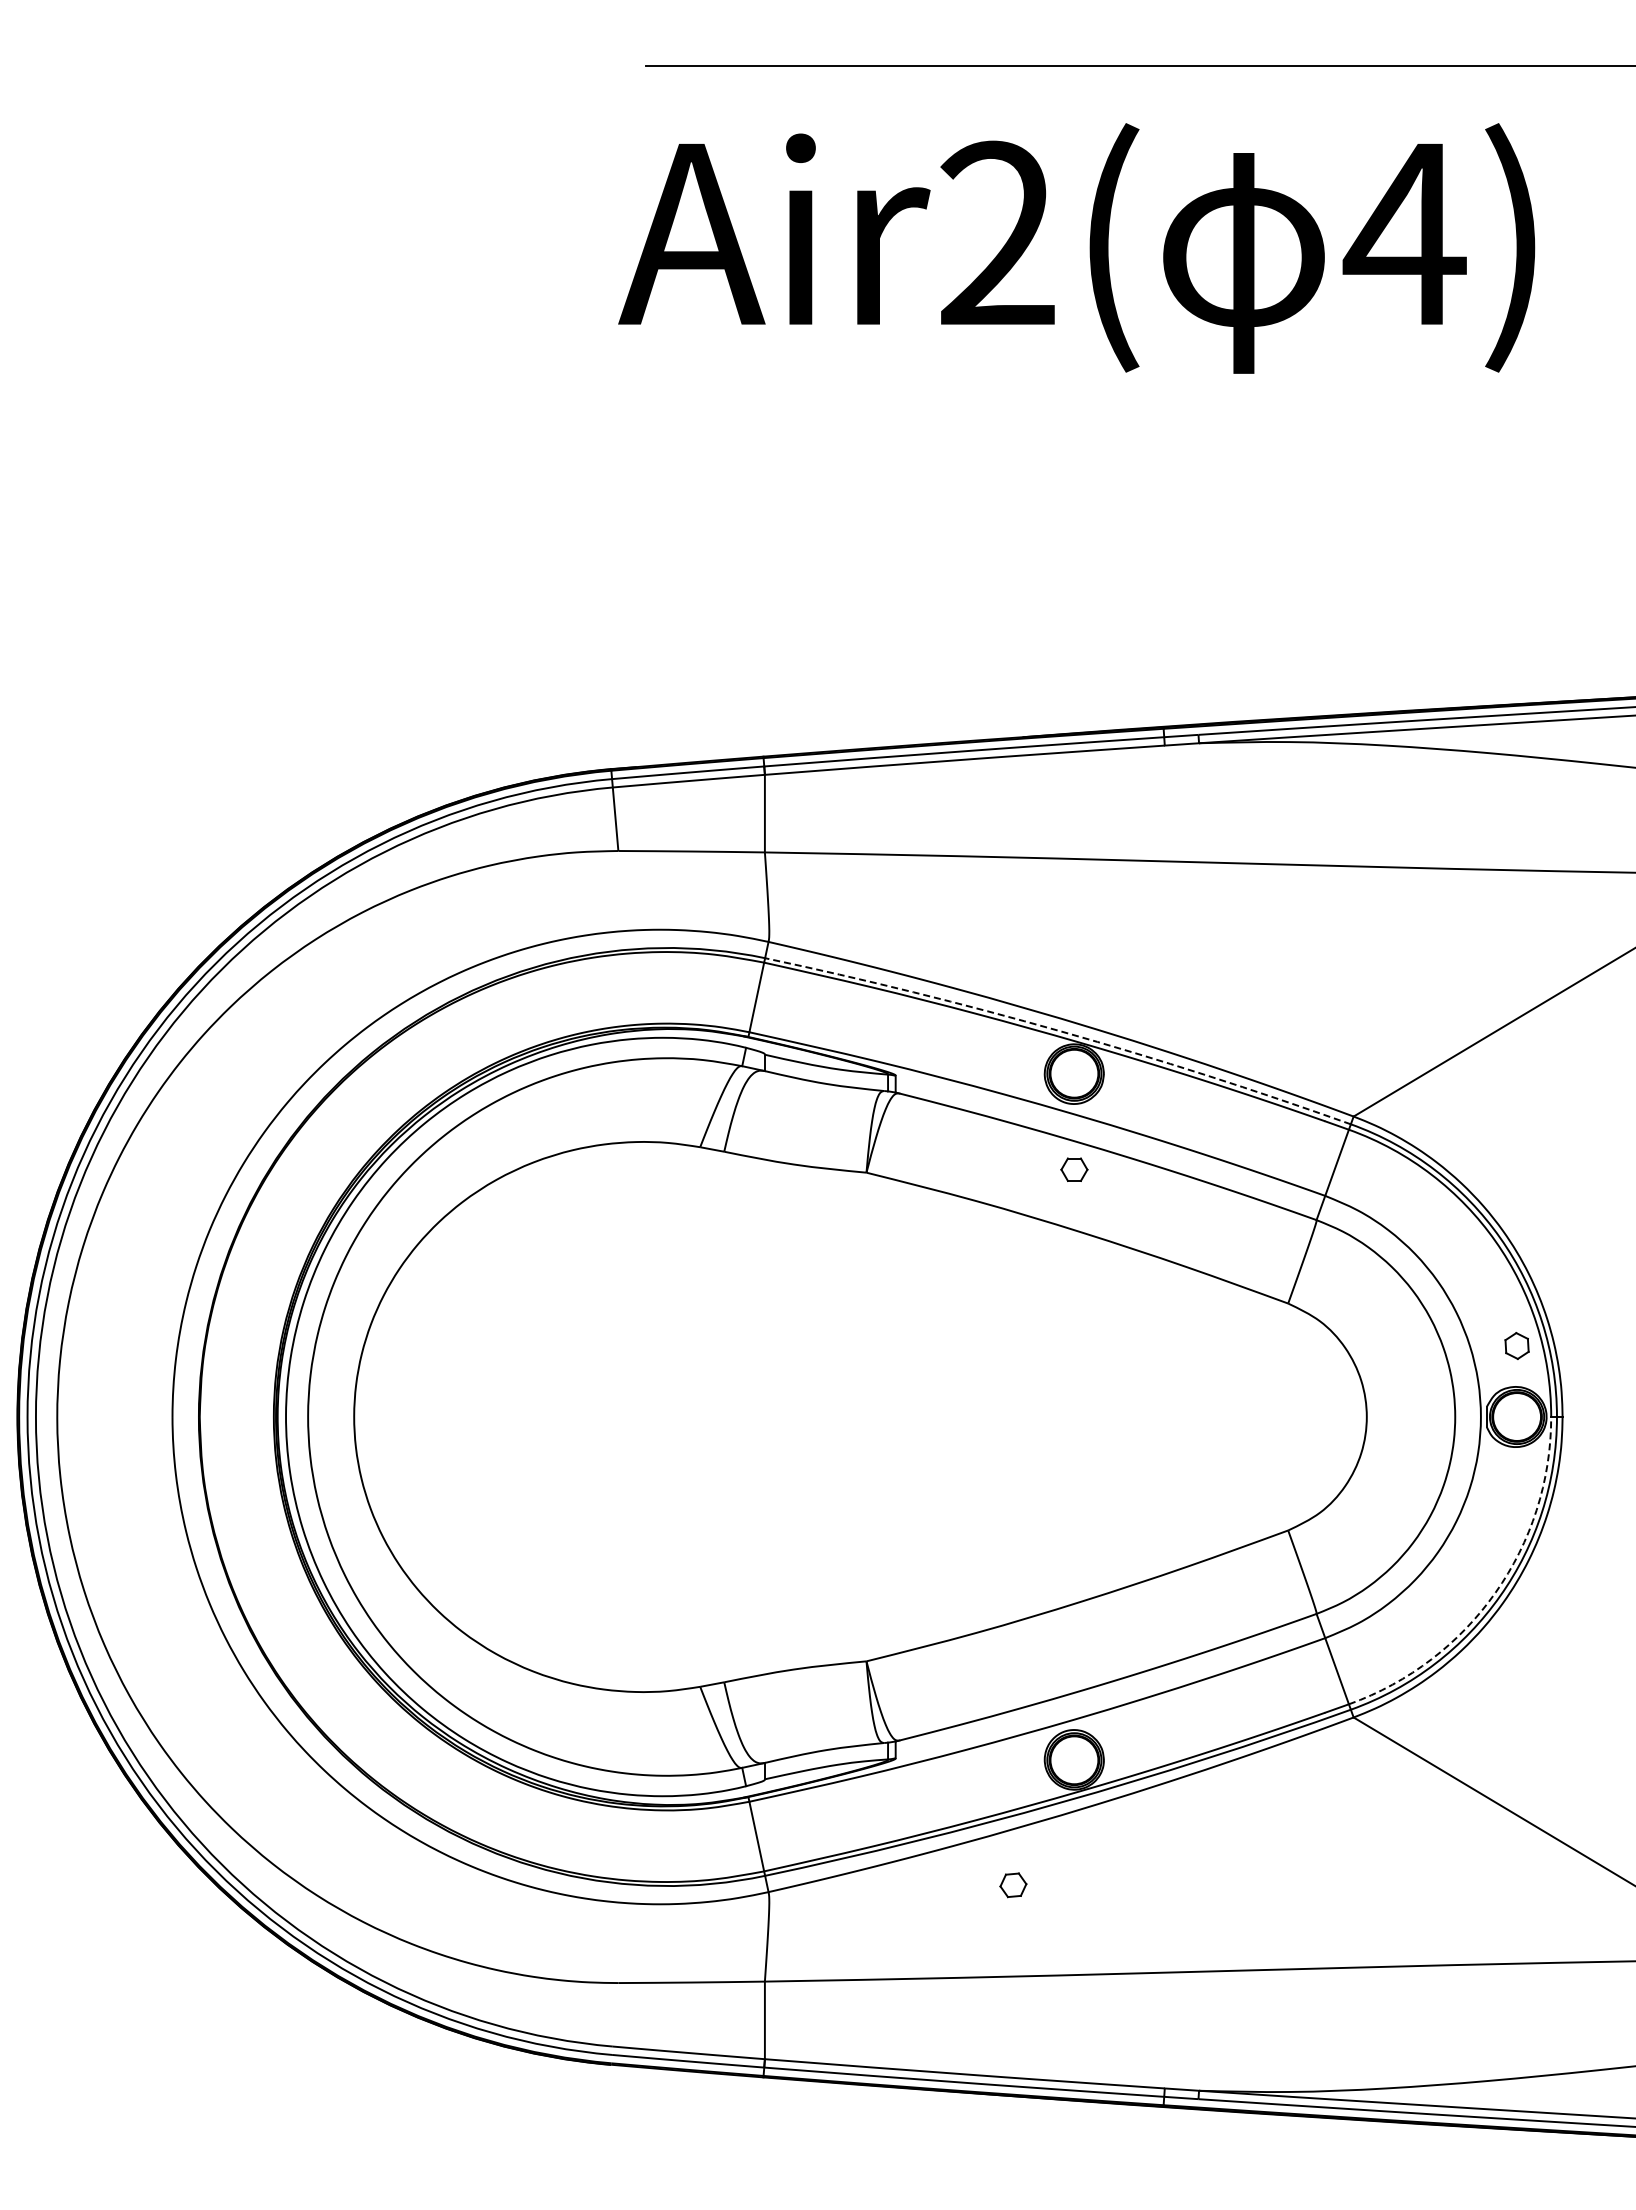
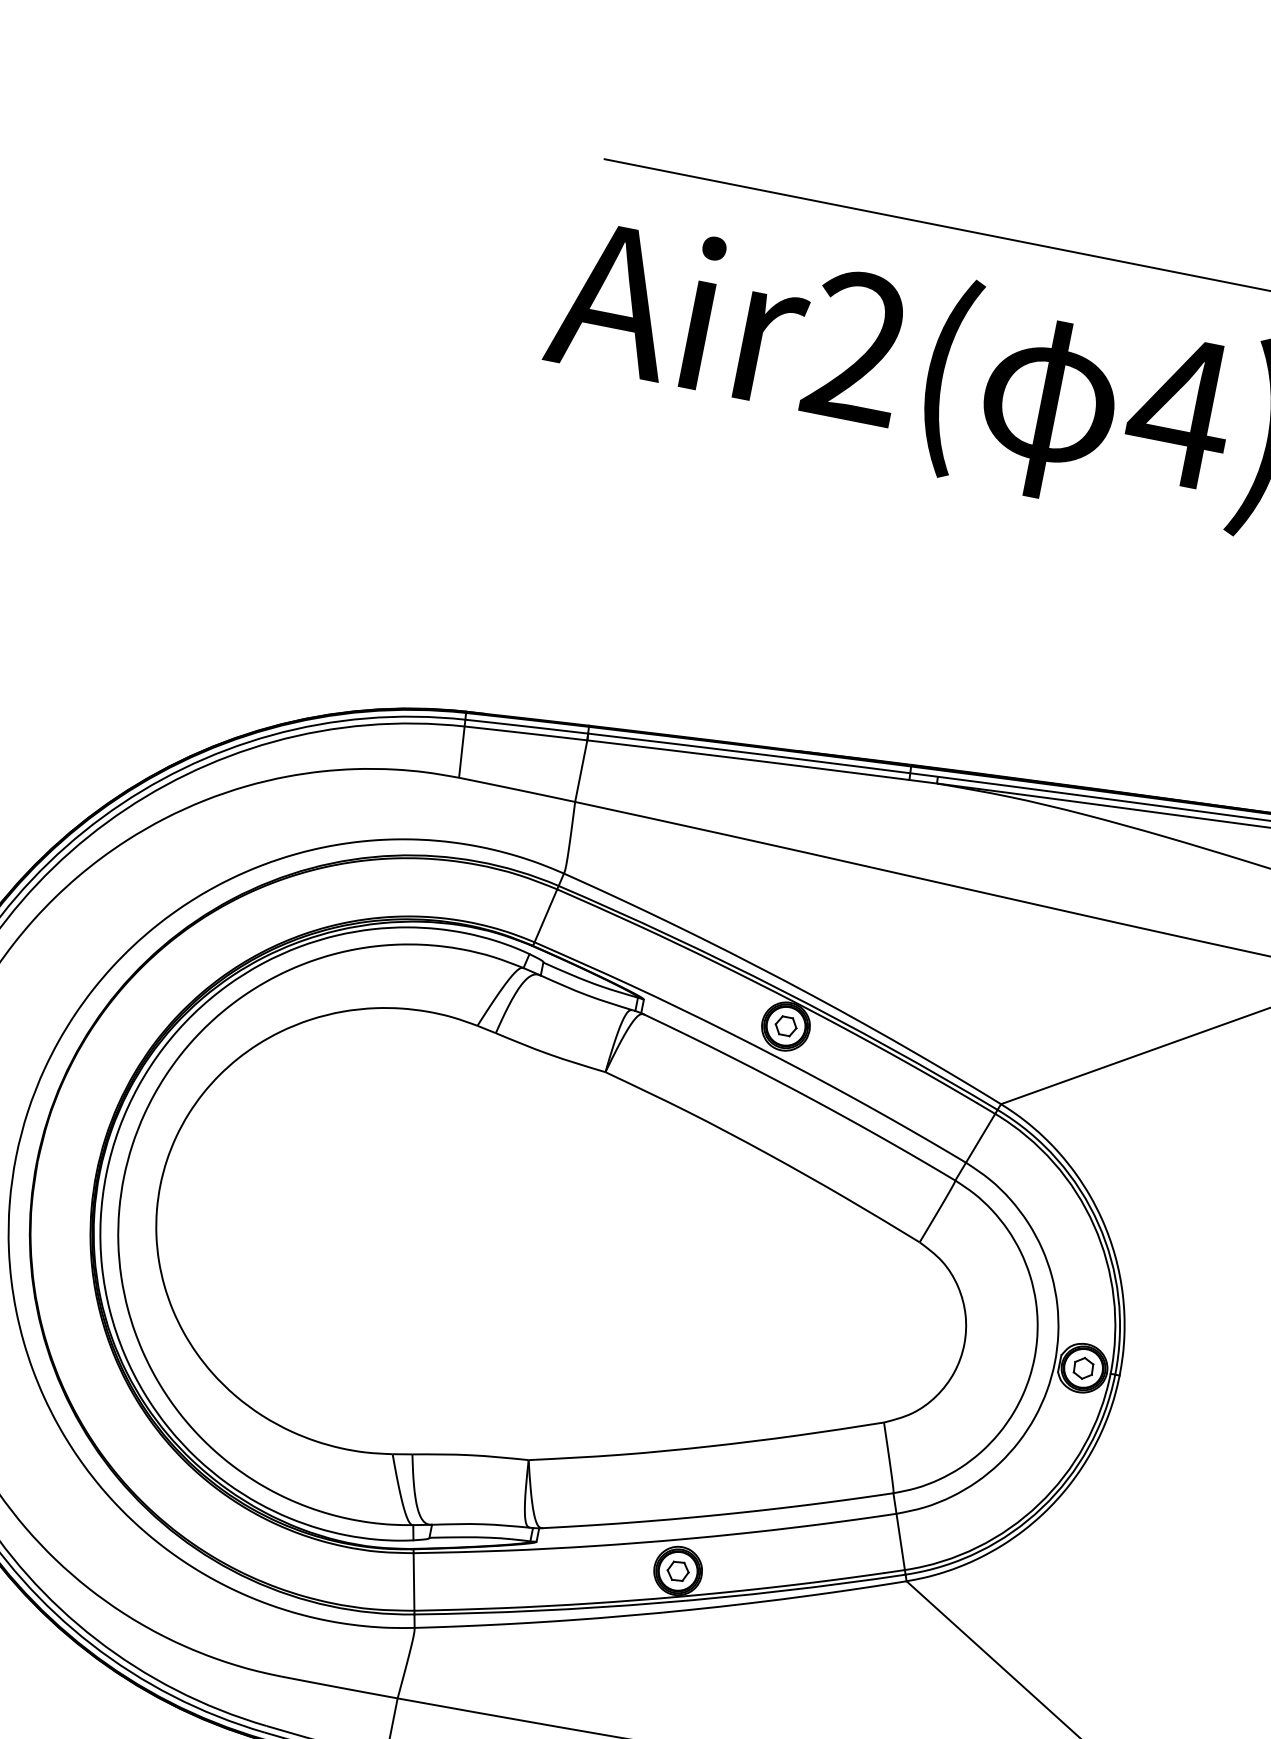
arc: (1060, 1031) -> (781, 990), dashed -> solid
part: (1074, 1169) -> (786, 1026), moved
part: (1516, 1345) -> (1083, 1367), moved
arc: (1495, 1592) -> (1038, 1504), dashed -> solid
part: (1013, 1885) -> (678, 1571), moved

